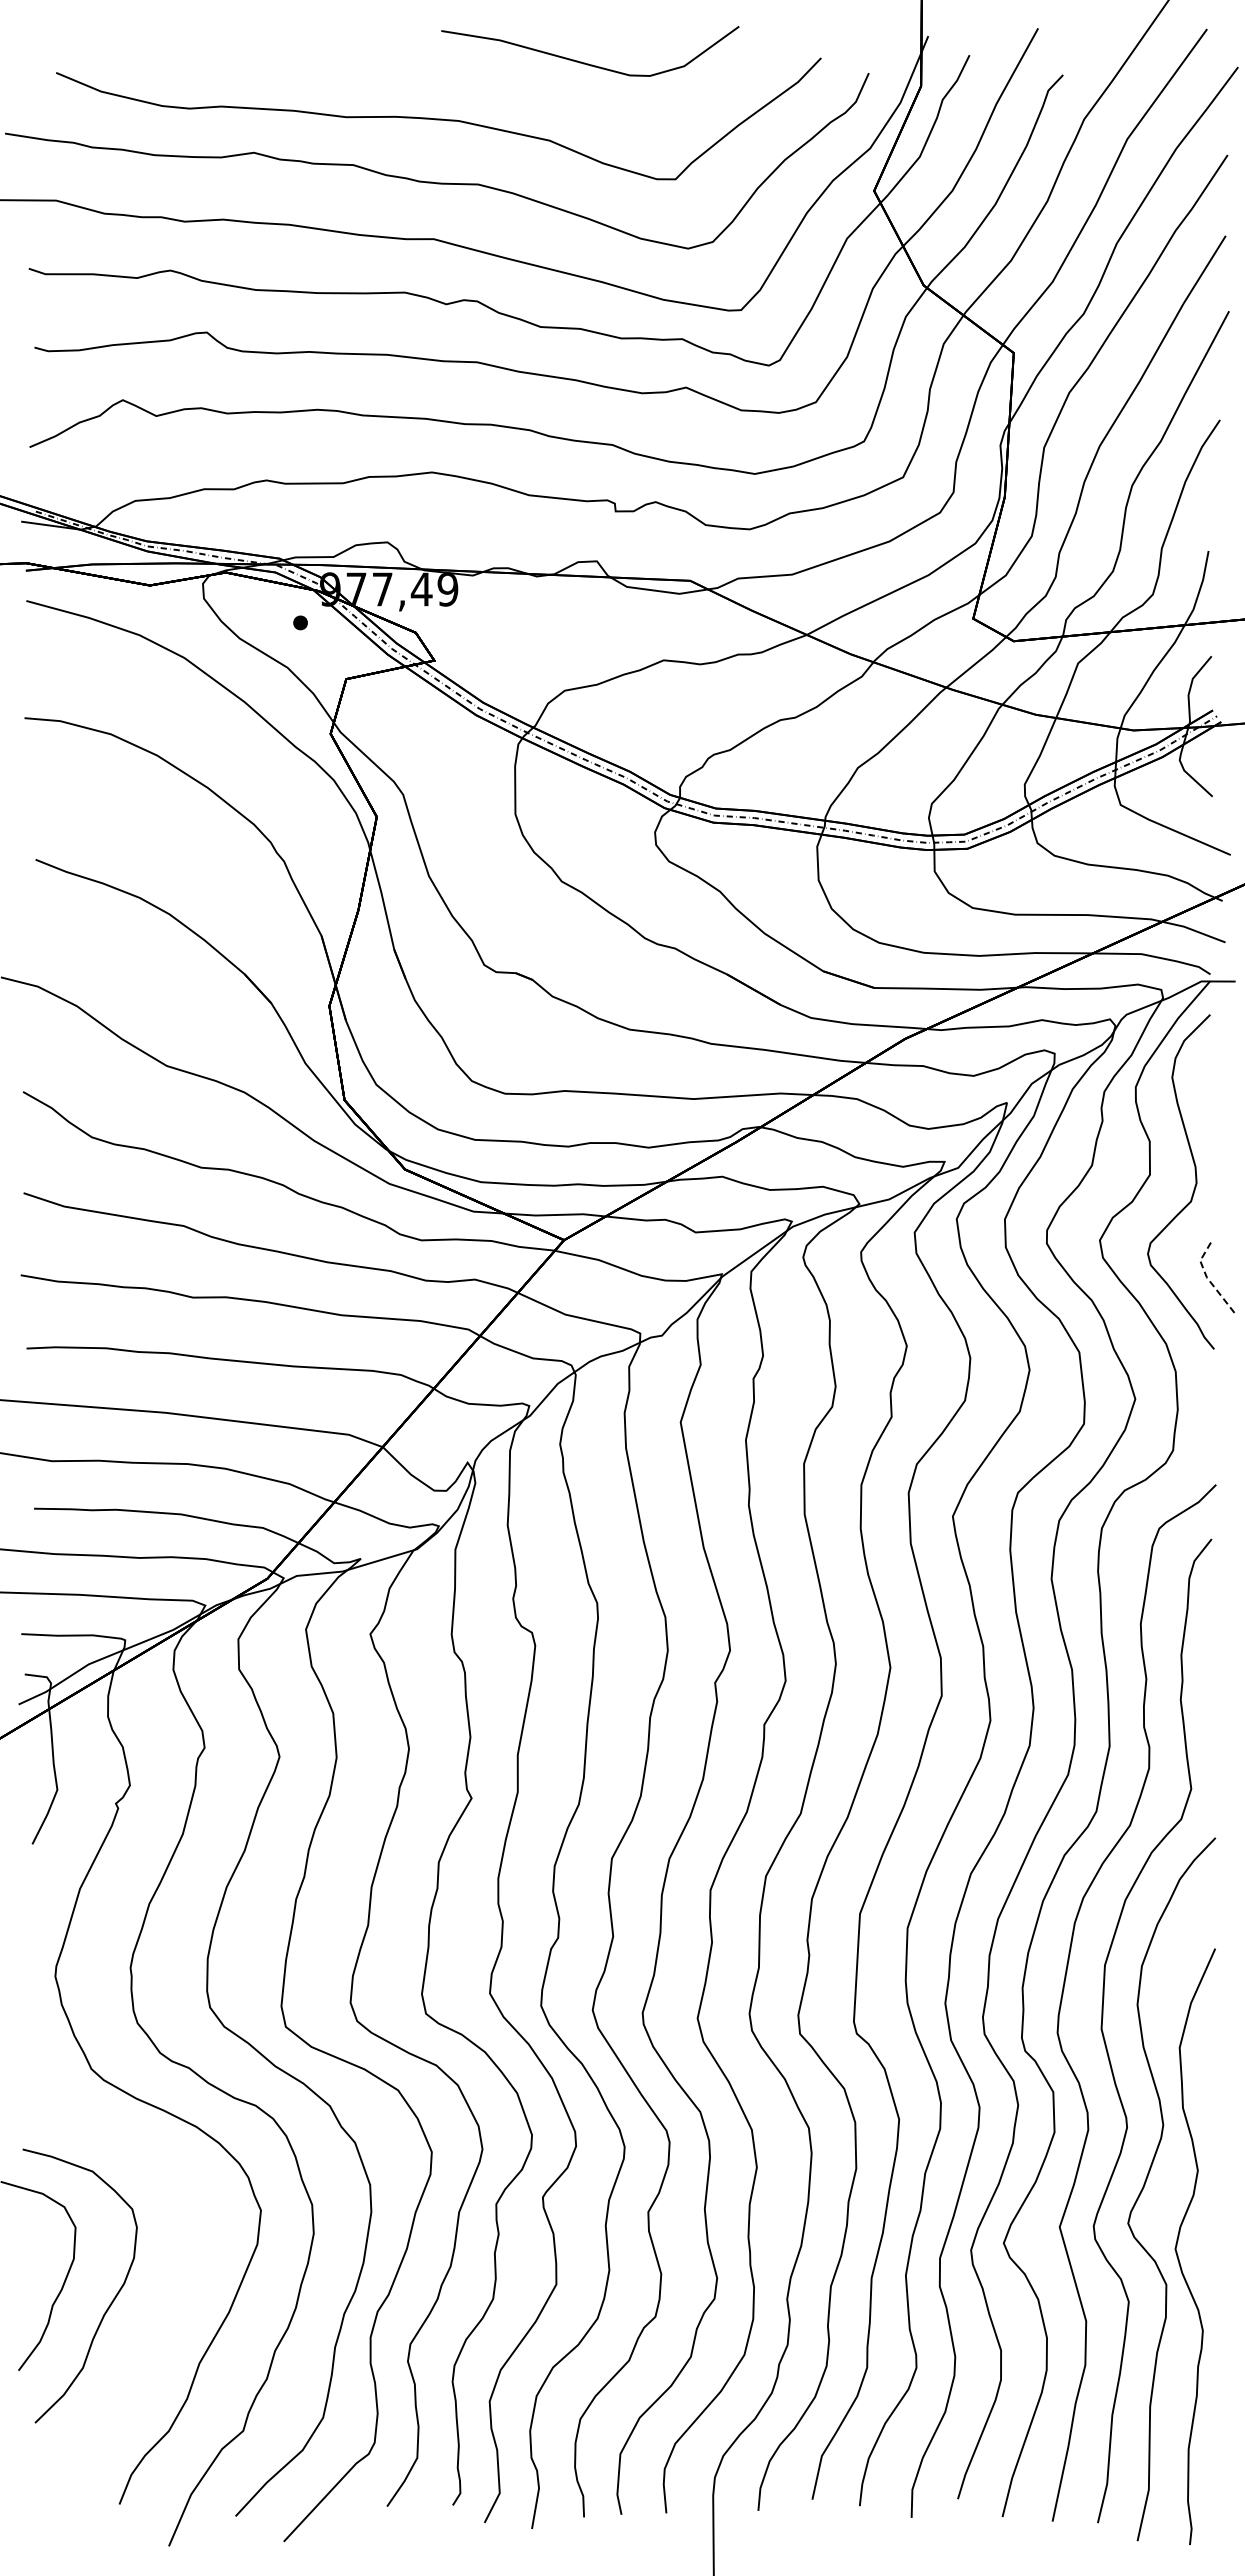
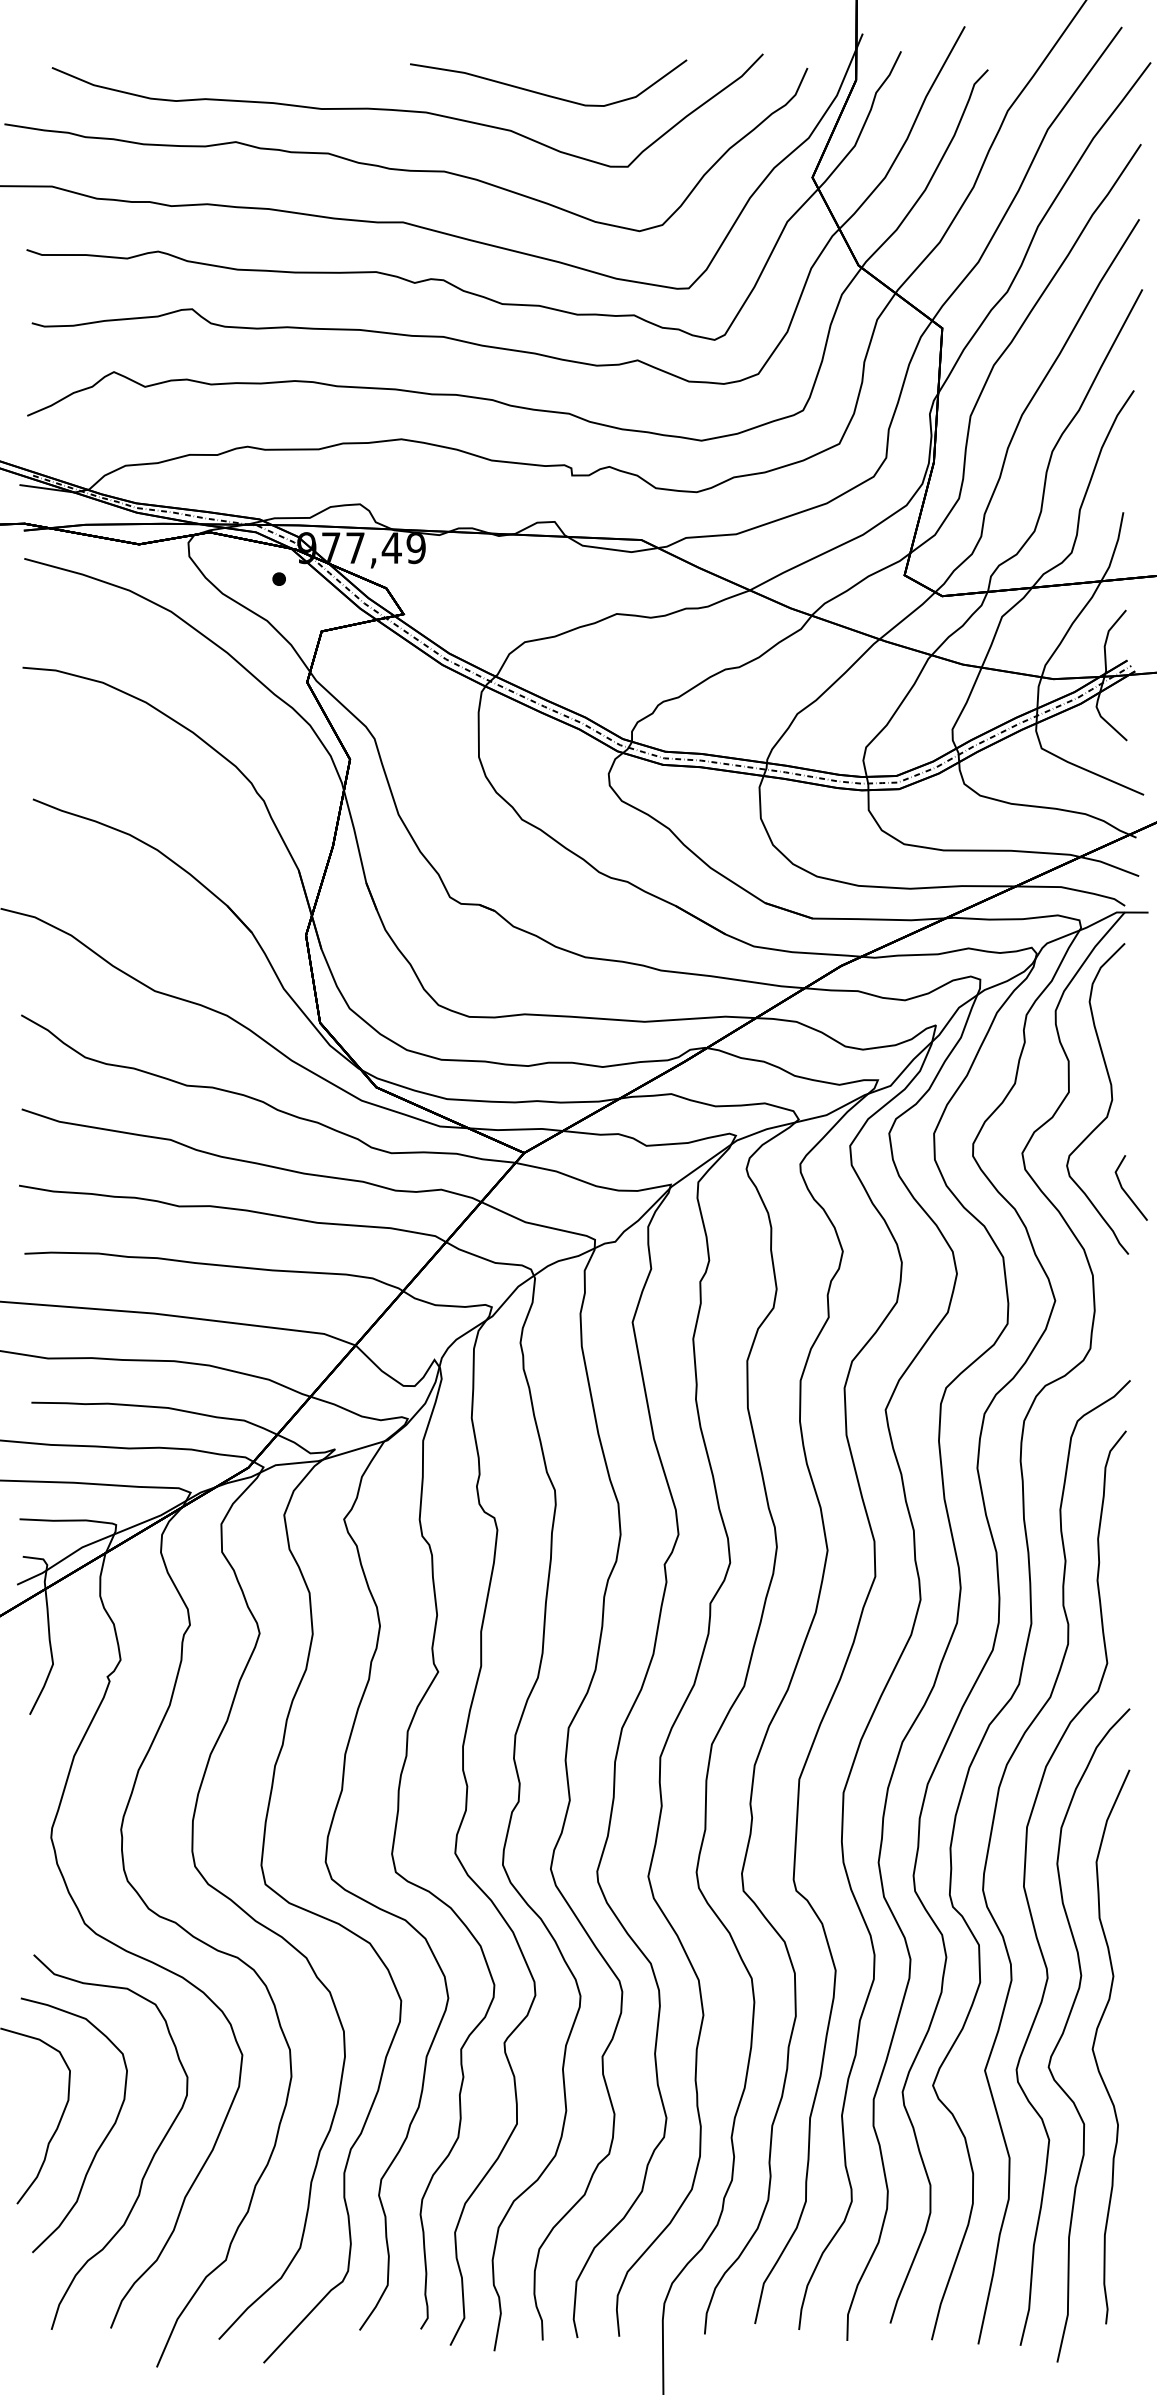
curve: (585, 62) -> (544, 93), moved
line: (1207, 1278) -> (1122, 1188), dashed -> solid
curve: (1178, 2241) -> (1095, 2042), moved
curve: (163, 2320) -> (151, 2157), added

